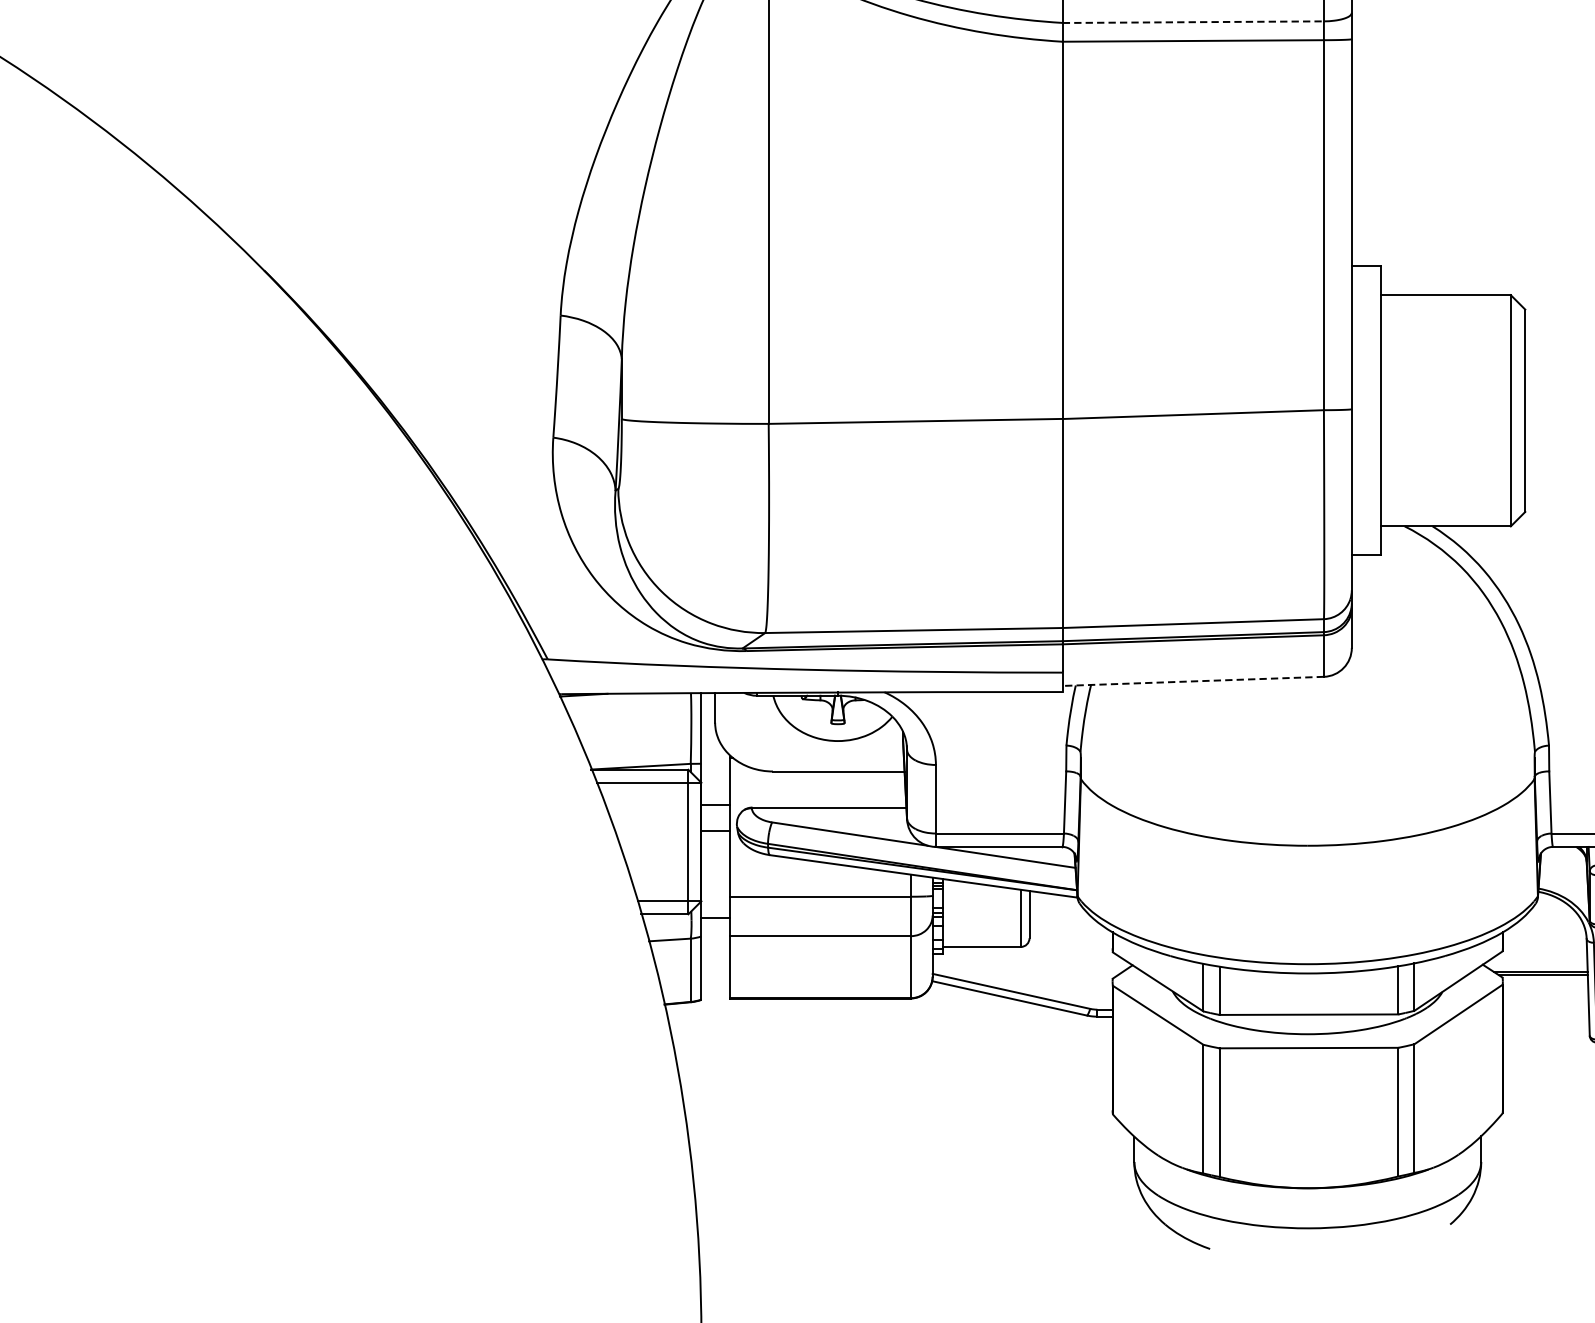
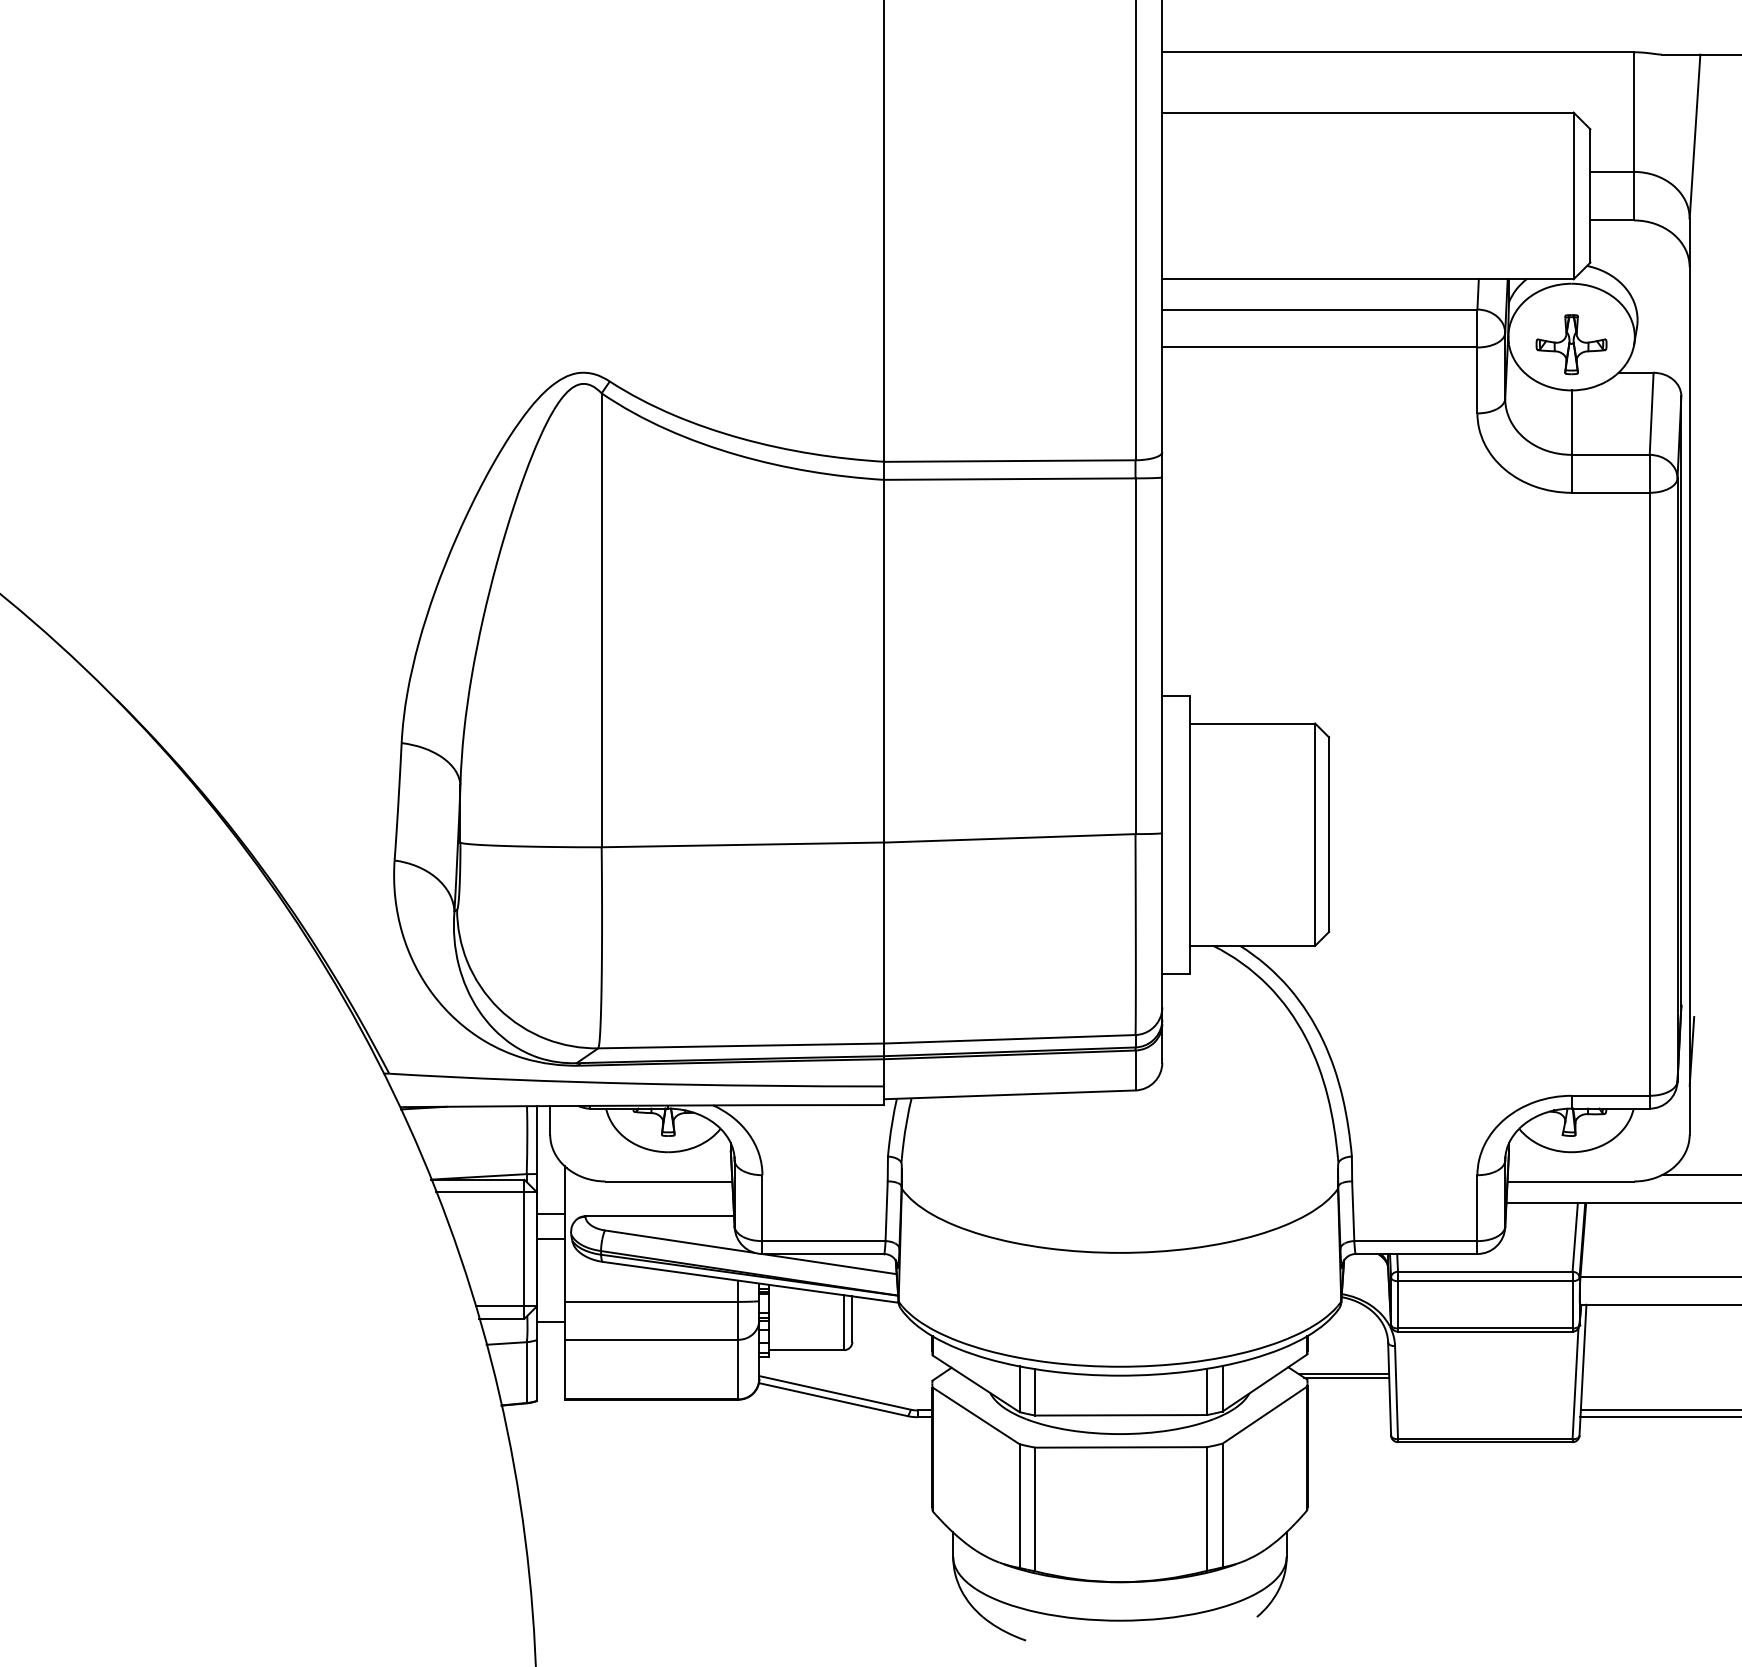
line: (1192, 22) -> (1009, 461), dashed -> solid
line: (1192, 681) -> (1009, 1094), dashed -> solid

